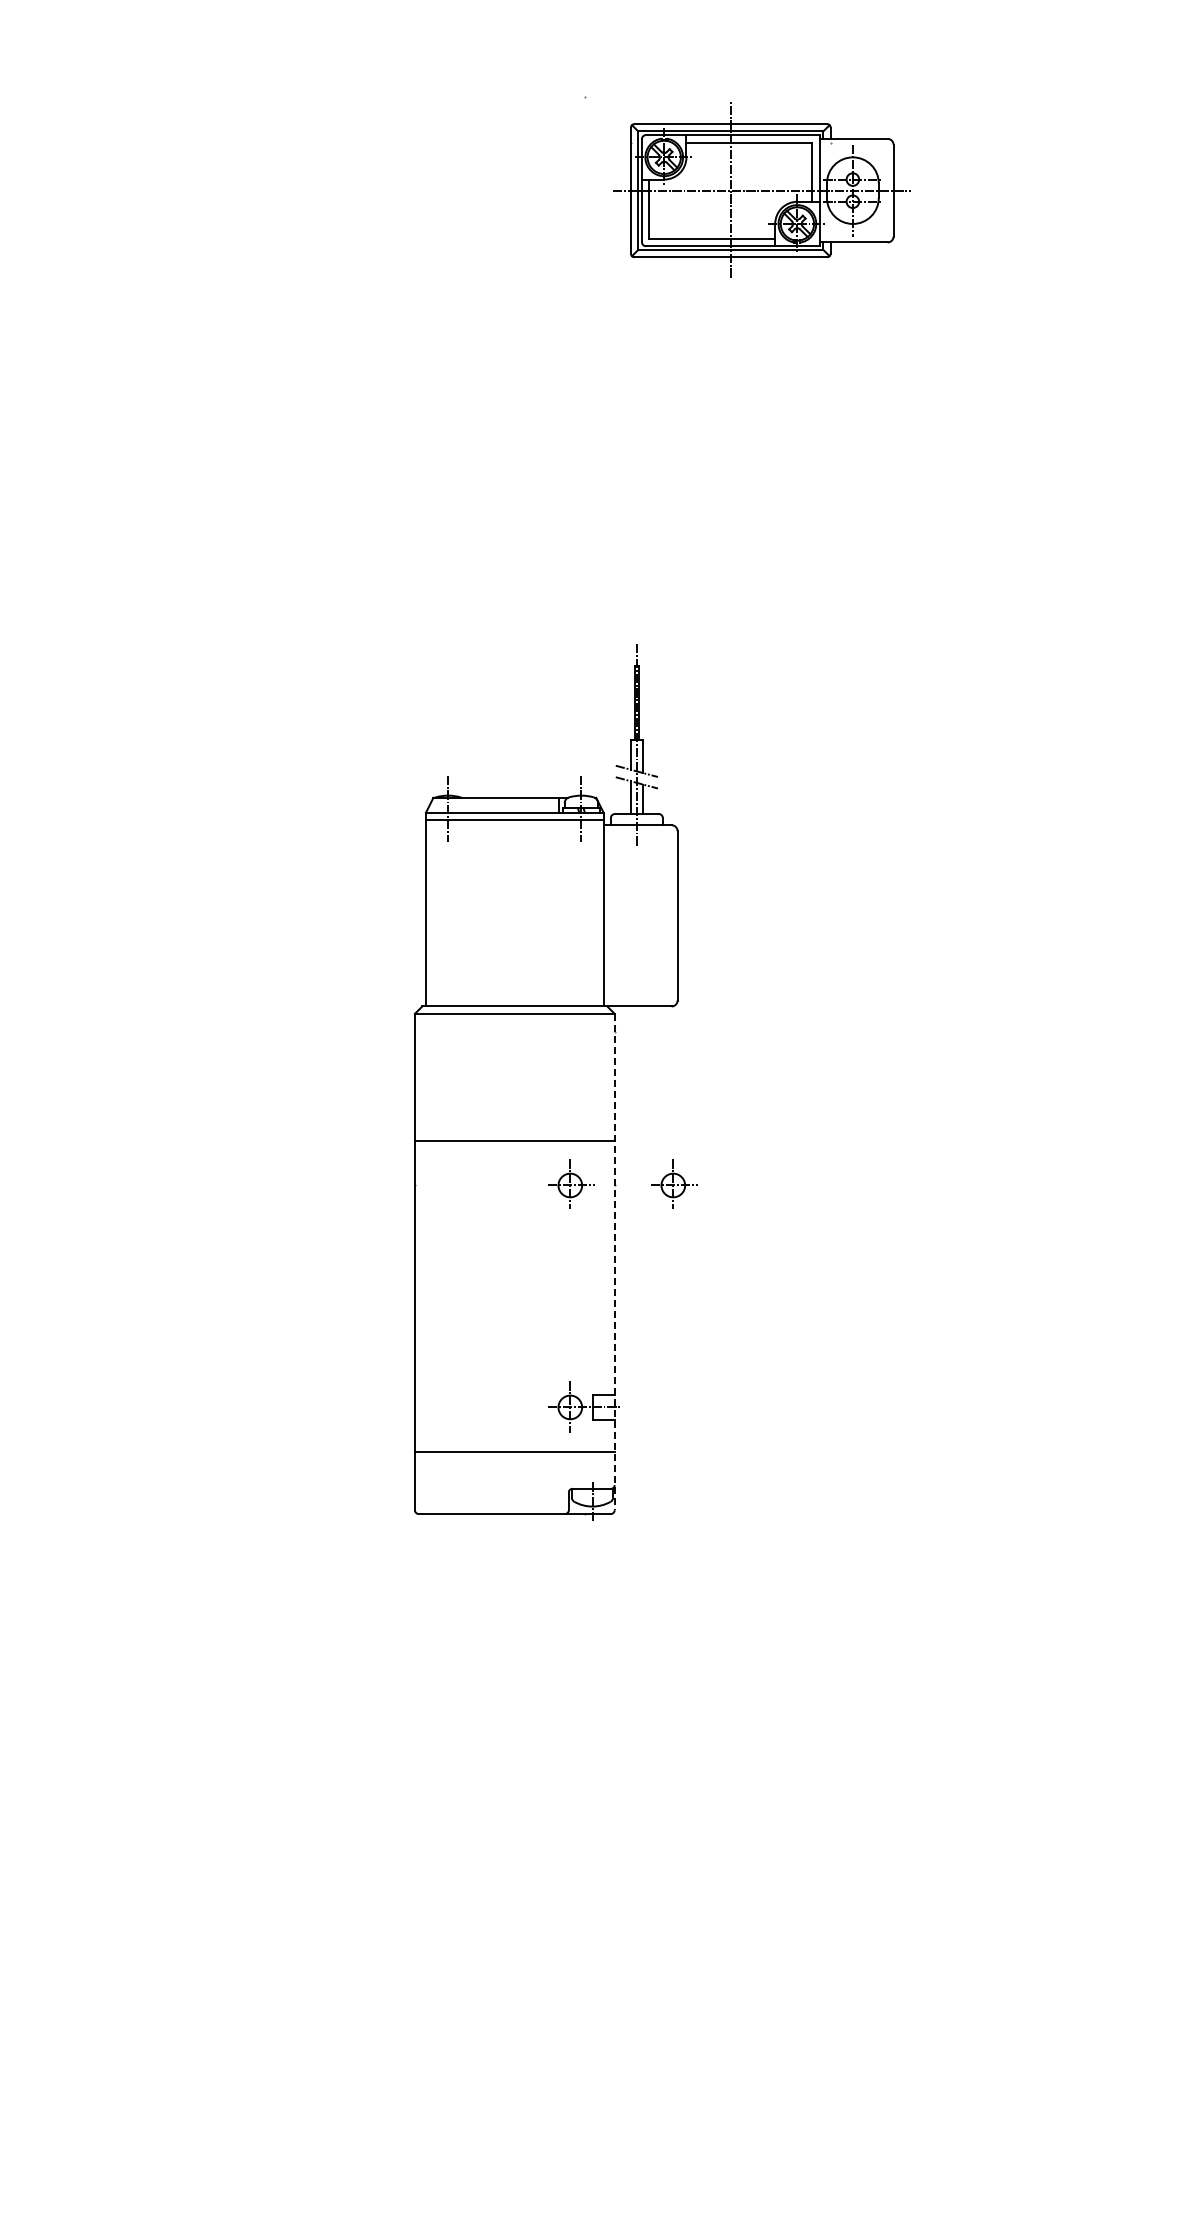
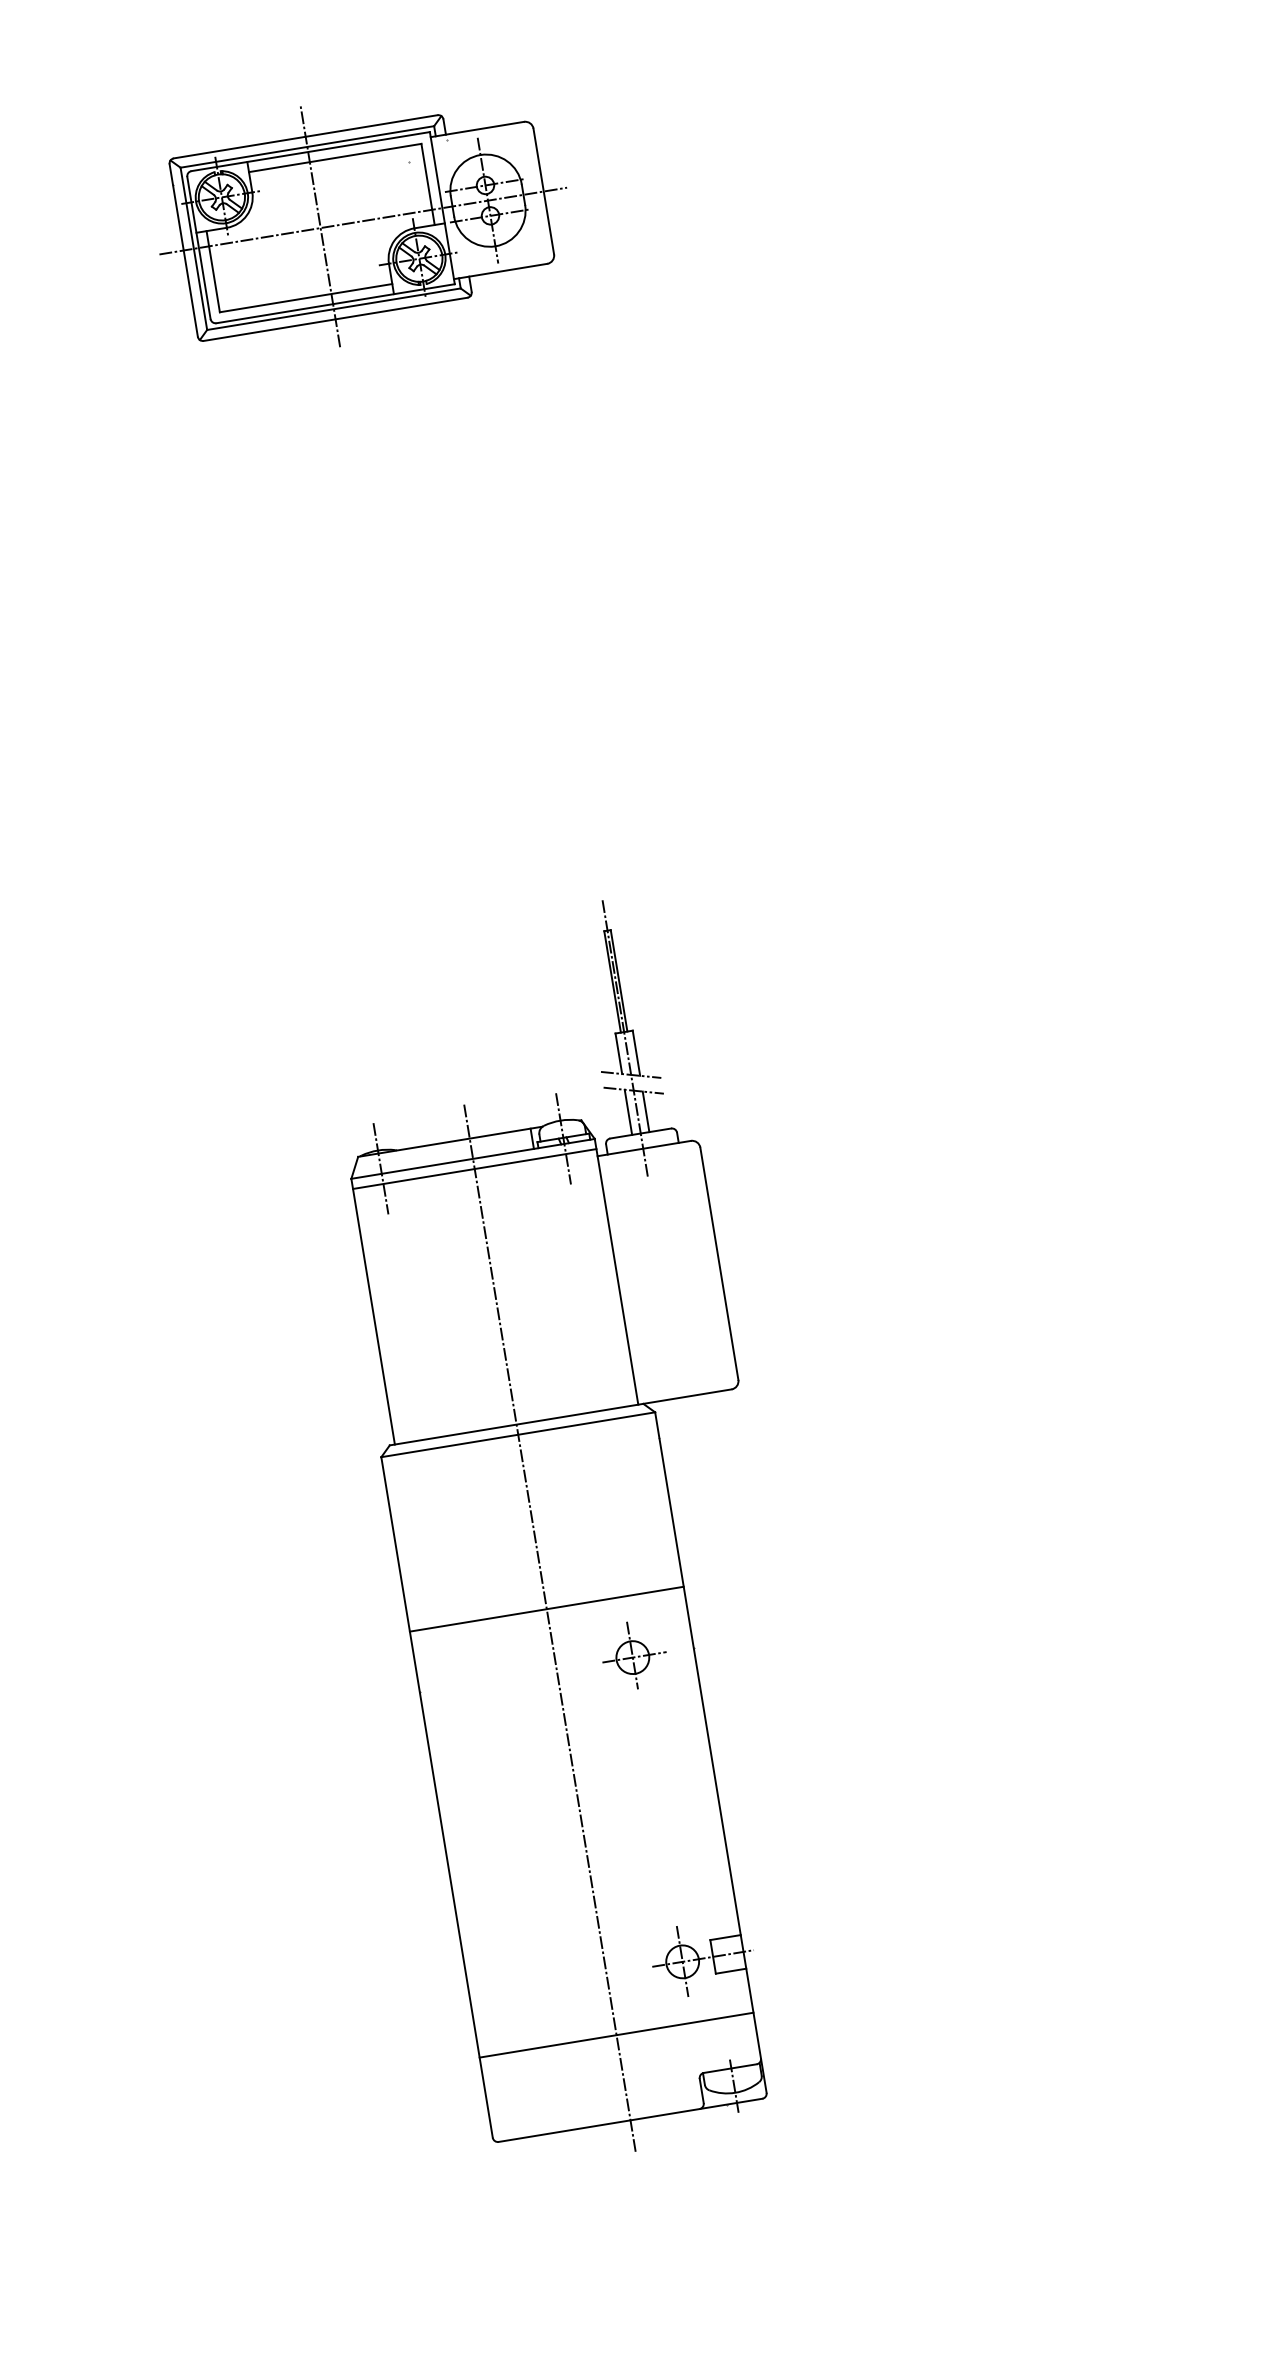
part: (761, 189) -> (362, 219), moved
line: (514, 1155) -> (549, 1629), added
part: (674, 1183) -> (775, 1631), removed
line: (614, 1262) -> (710, 1753), dashed -> solid

